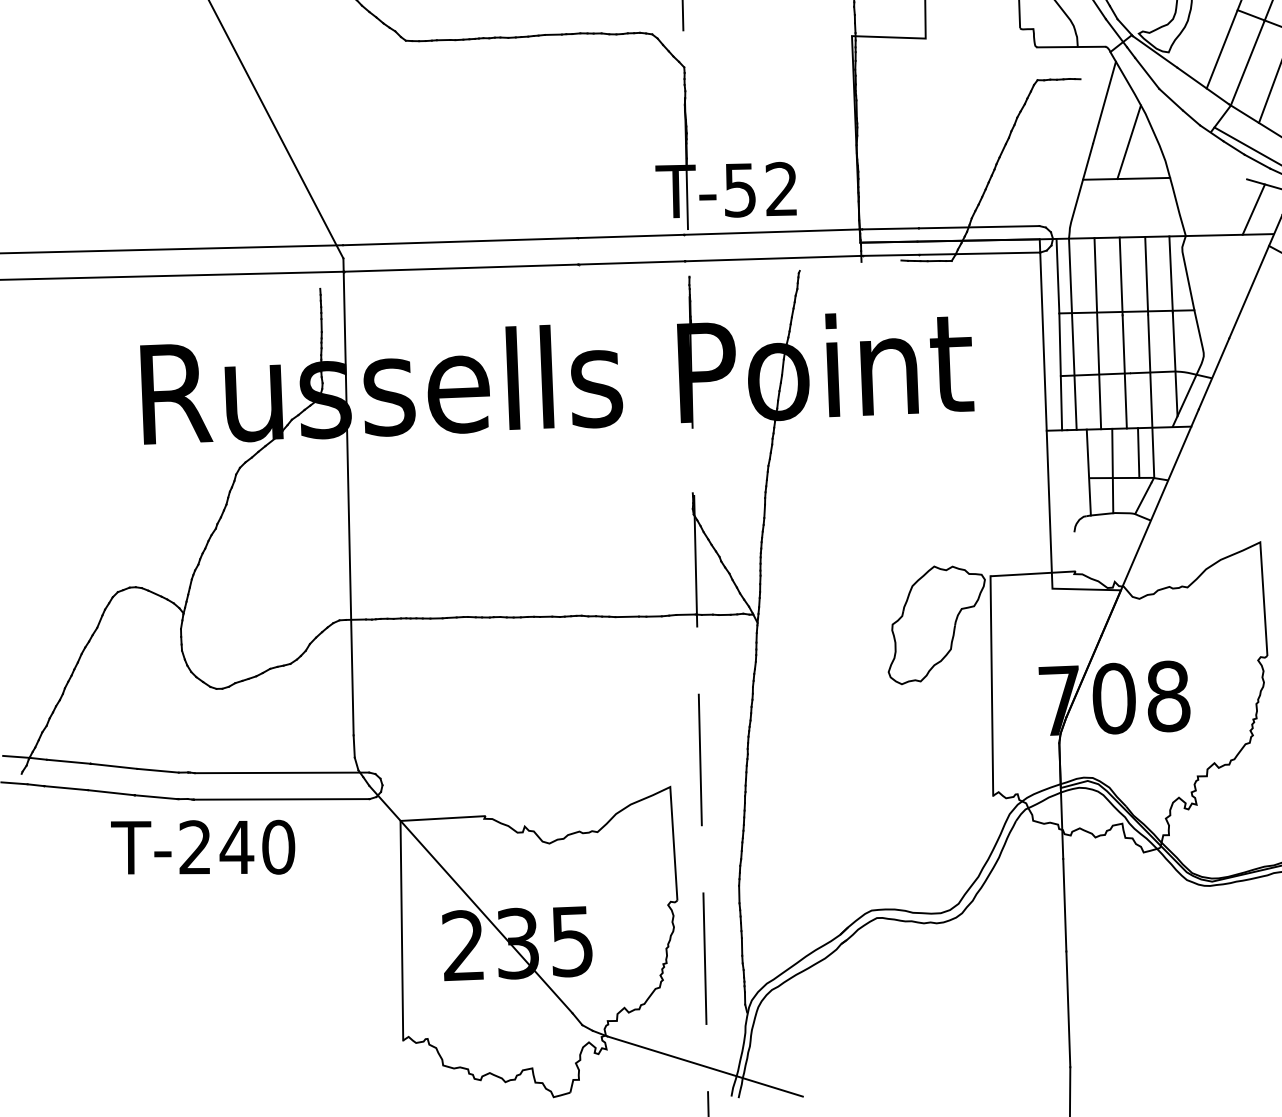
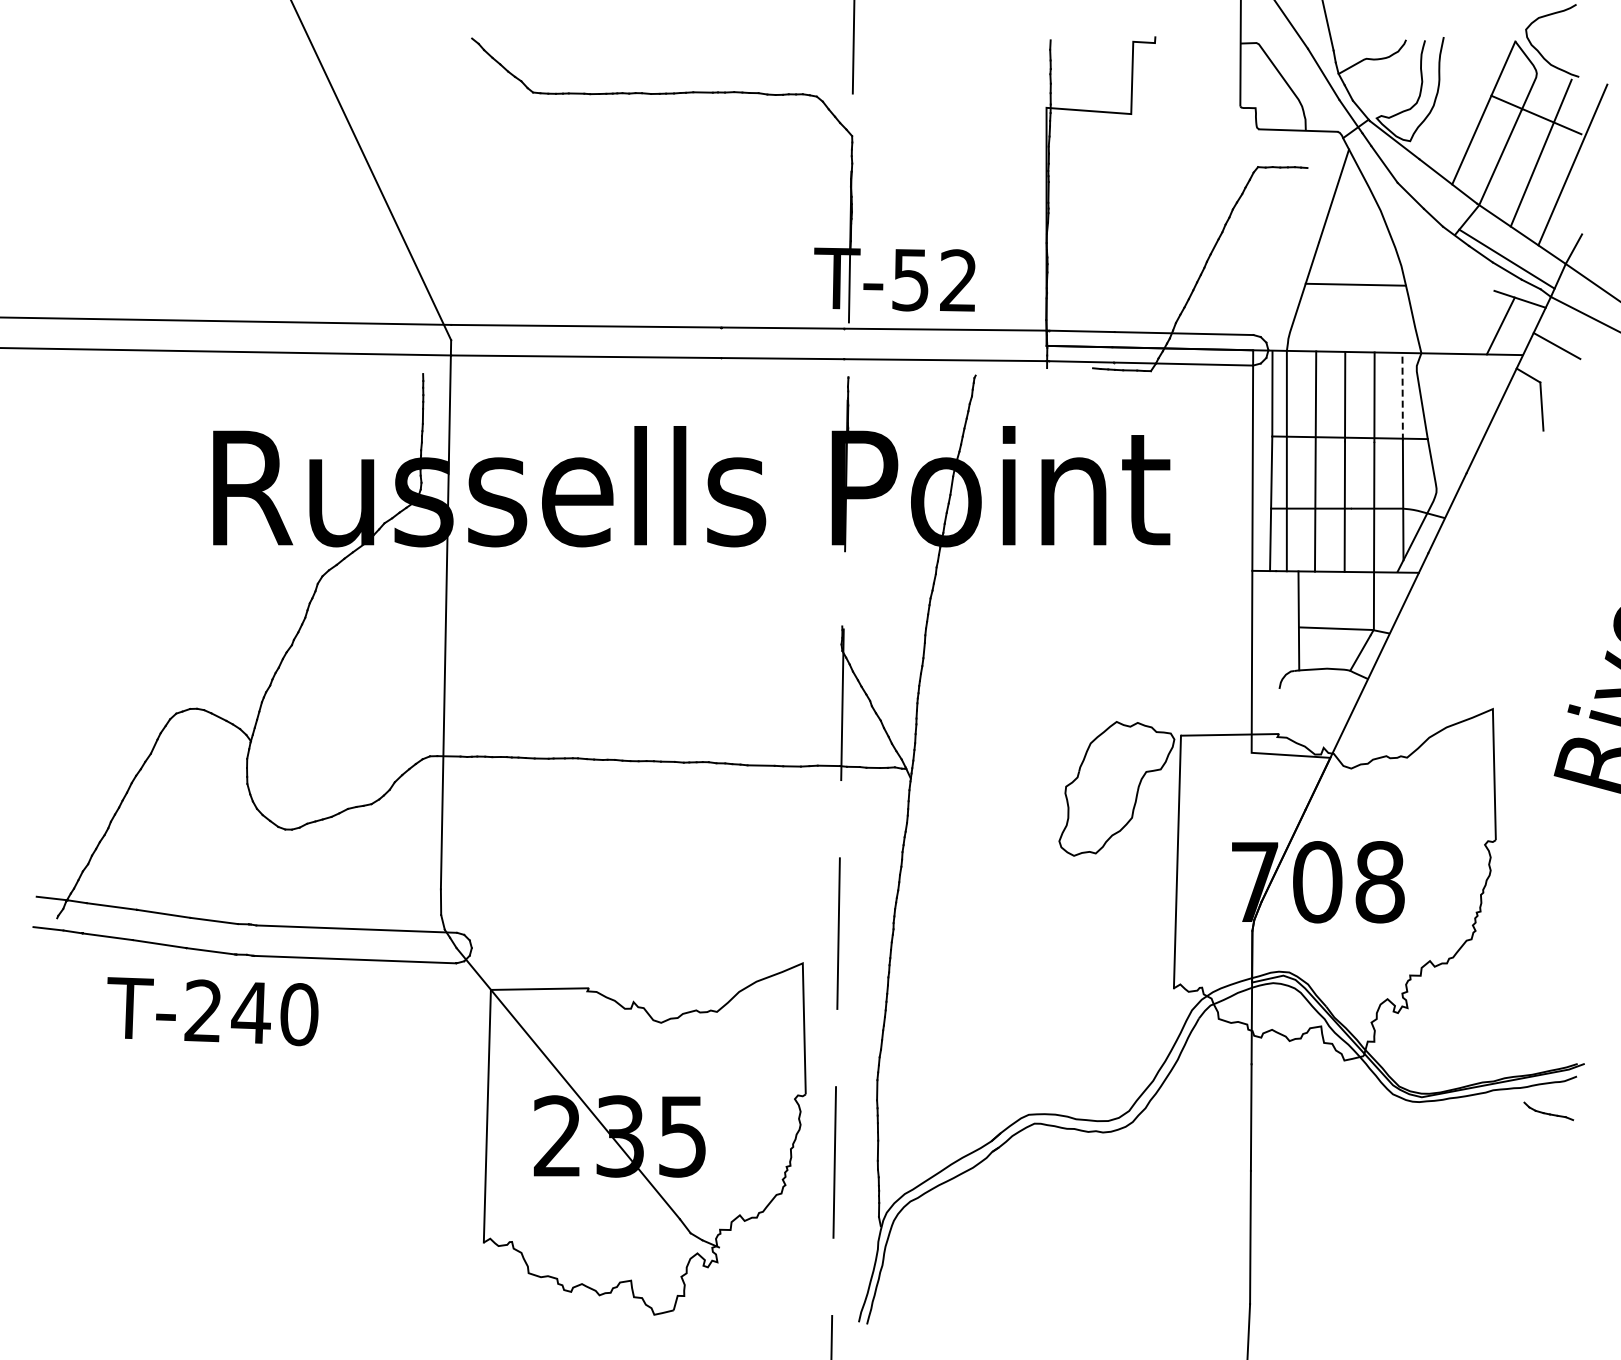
line: (1129, 142) -> (1360, 242), removed
line: (1170, 274) -> (1402, 396), solid -> dashed
line: (1138, 452) -> (1356, 600), removed
line: (1112, 470) -> (1326, 619), removed
text: (203, 847) -> (212, 1011), moved
line: (705, 1066) -> (830, 1286), removed

